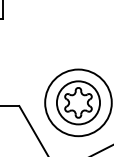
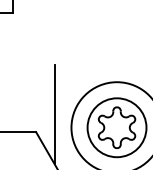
line: (32, 92) -> (54, 113), added

